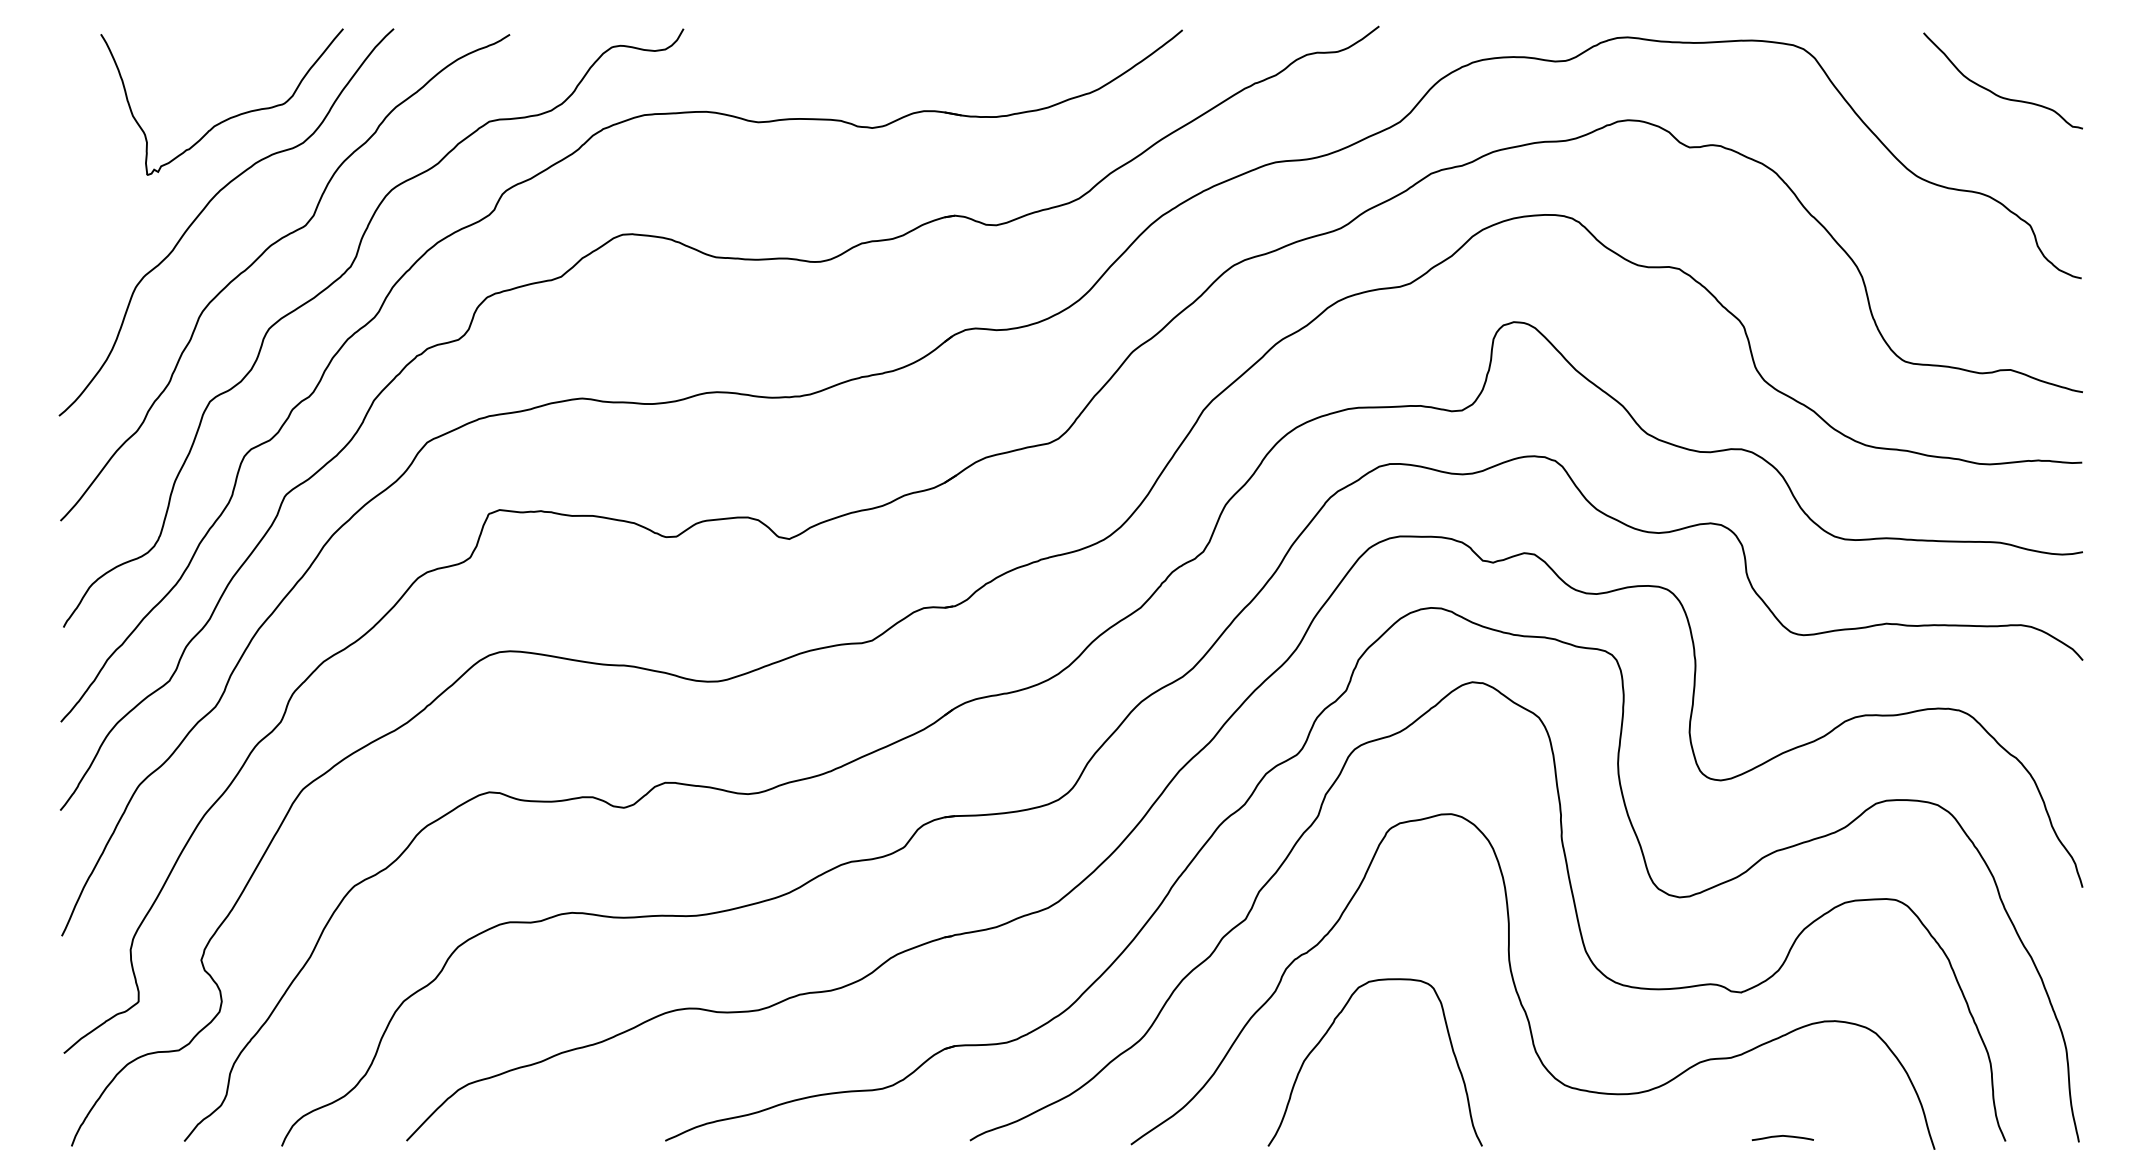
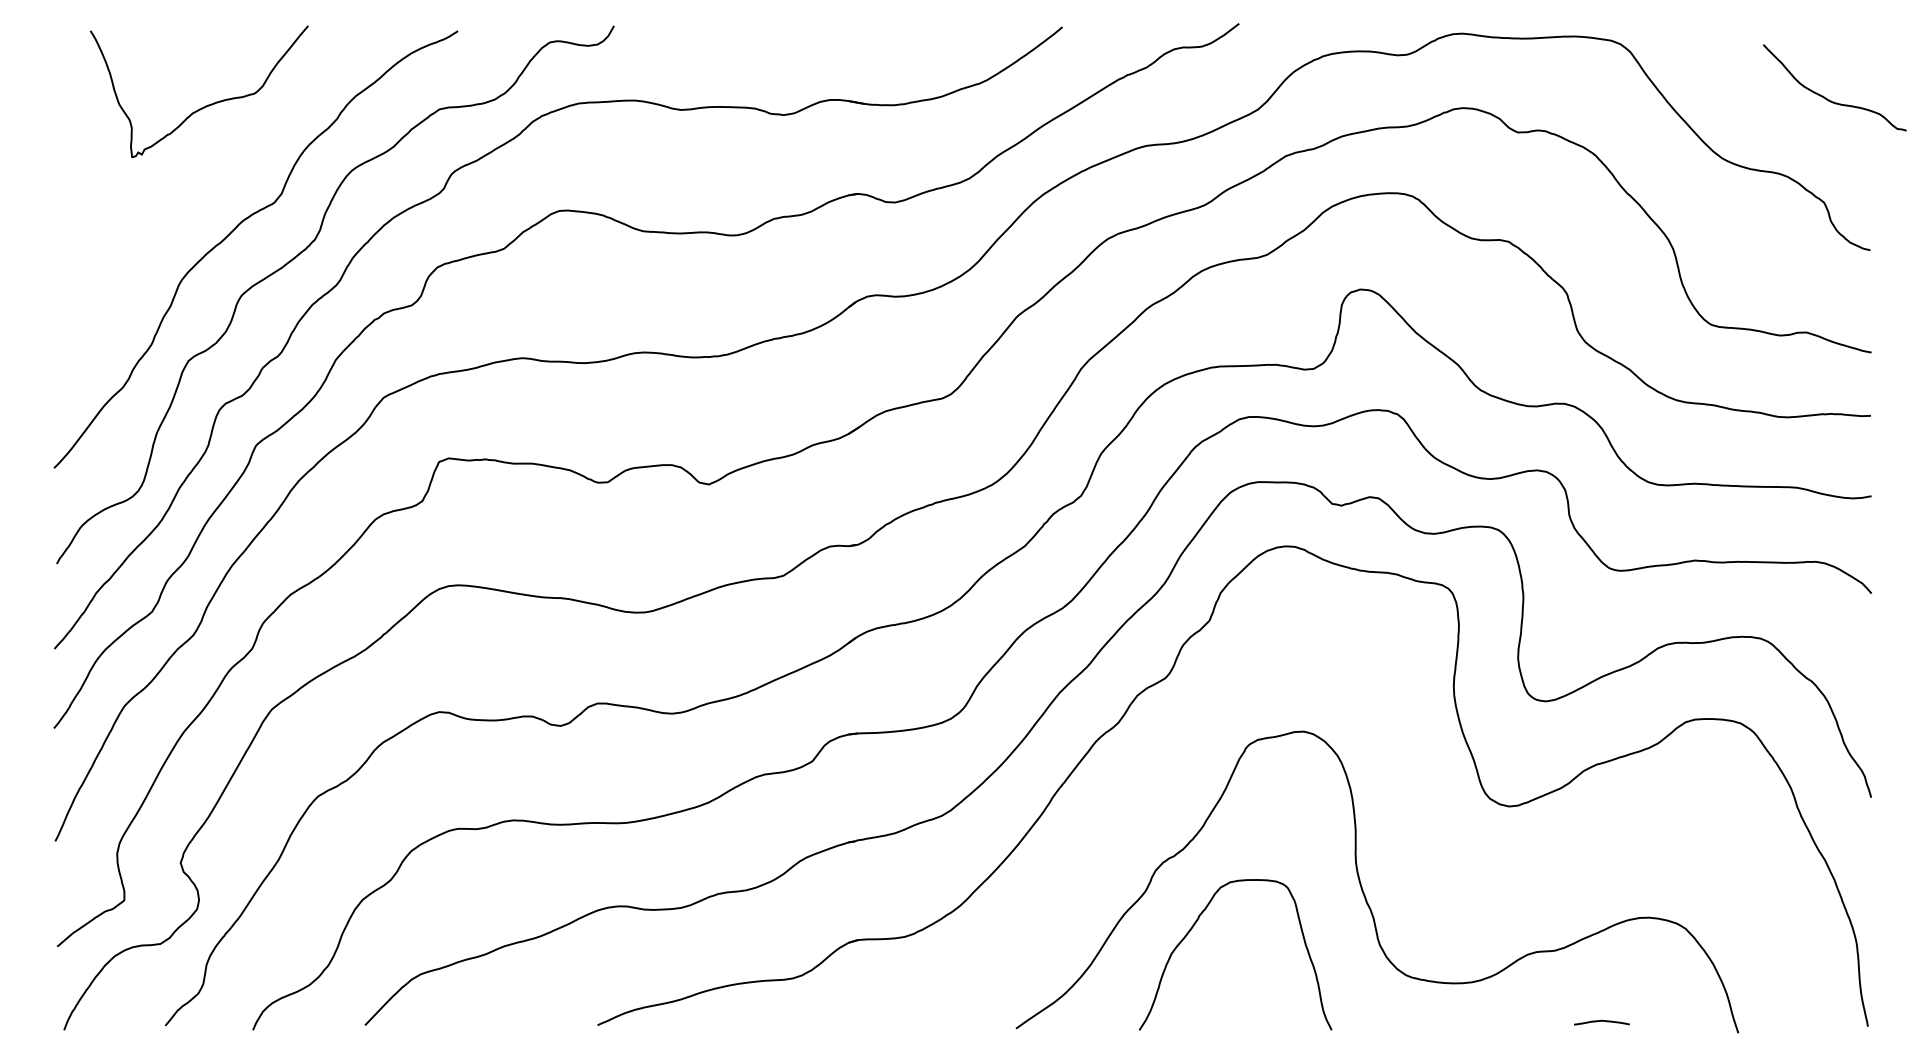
curve: (1993, 91) -> (1826, 97), moved
curve: (207, 206) -> (186, 185), removed
curve: (1569, 888) -> (1410, 798), removed

